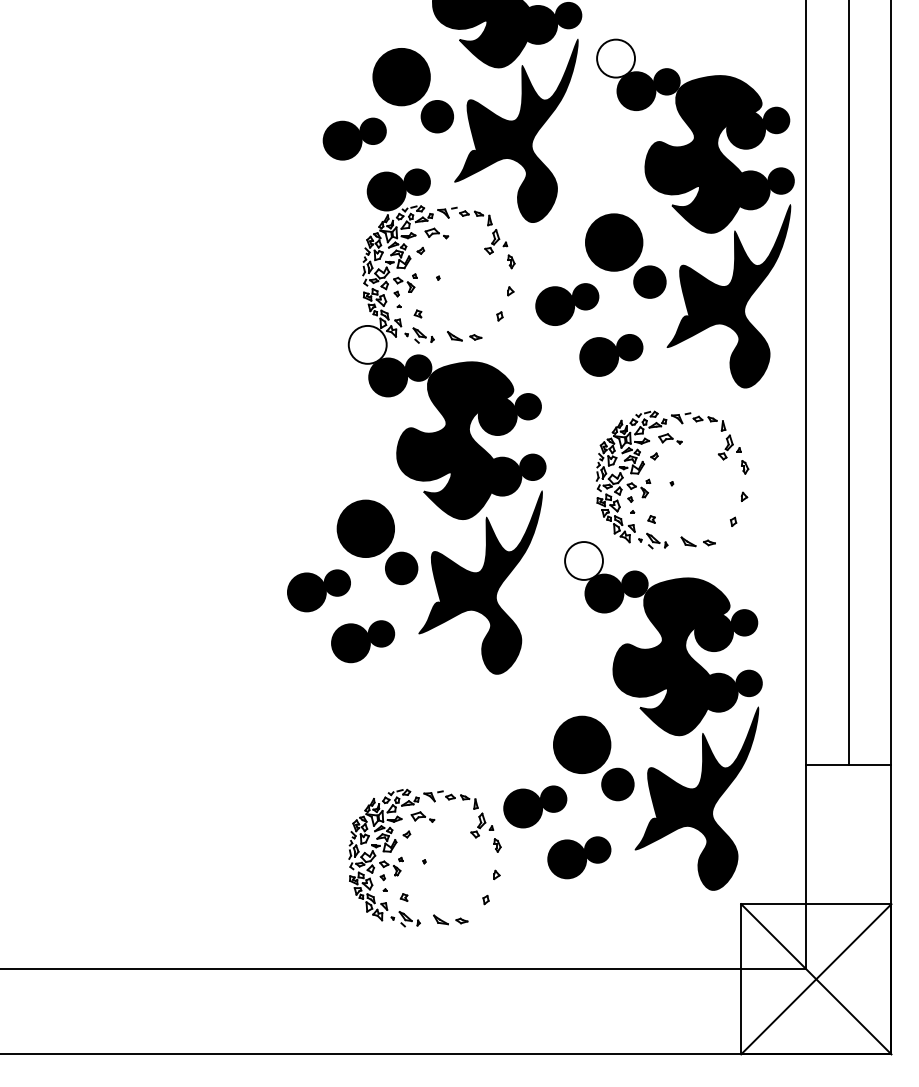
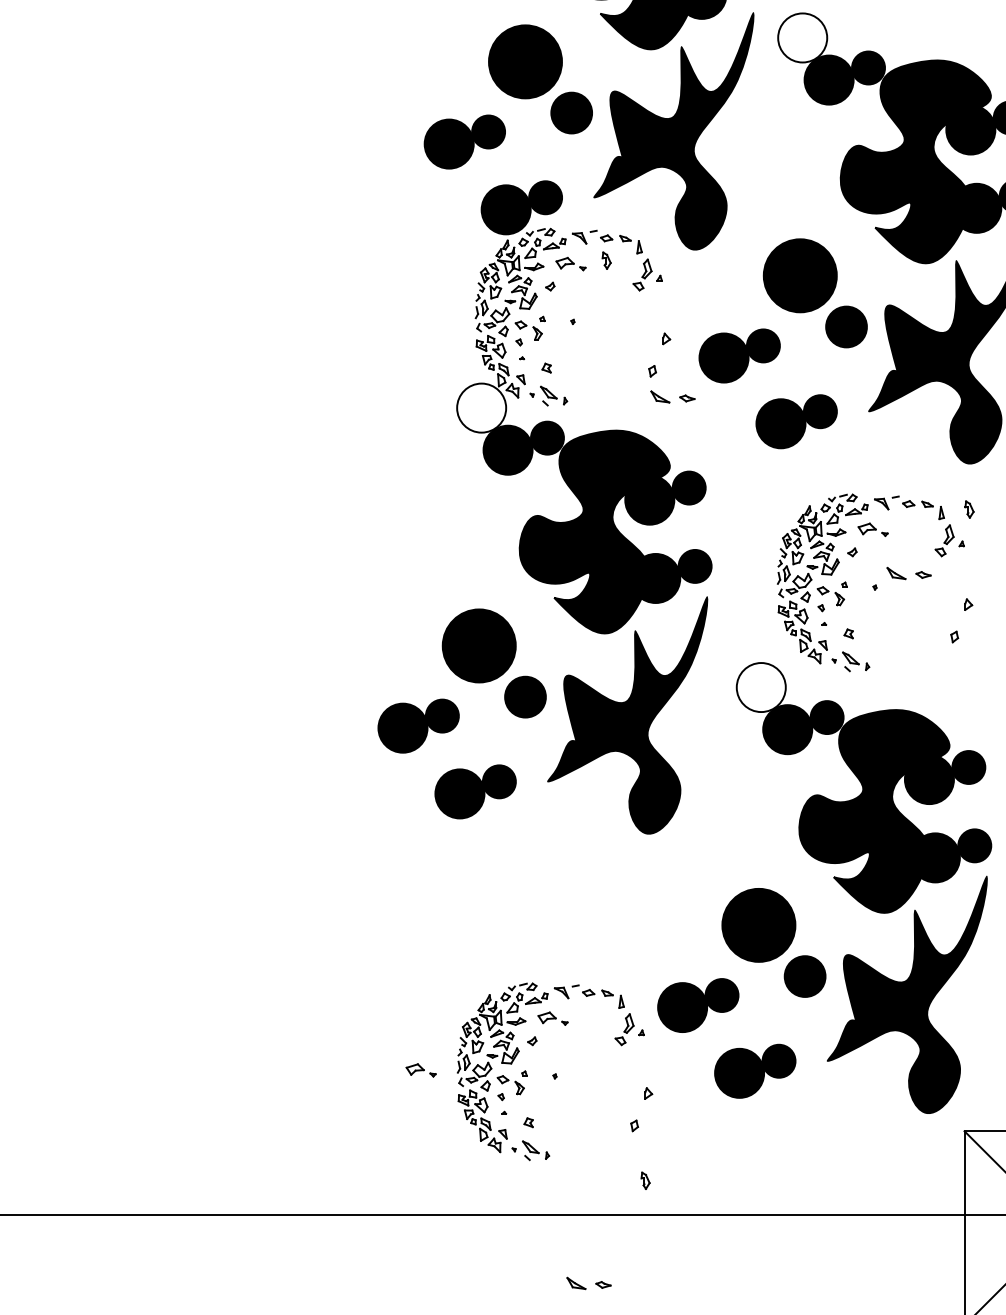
part: (511, 261) -> (606, 260), moved
part: (464, 336) -> (672, 397), moved
part: (745, 467) -> (970, 509), moved
part: (697, 541) -> (908, 573), moved
part: (497, 845) -> (645, 1180), moved
part: (320, 856) -> (420, 1069), added
part: (450, 919) -> (588, 1282), moved

